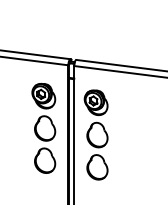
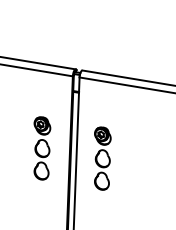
part: (43, 127) -> (41, 147), size x0.6
part: (95, 134) -> (101, 158), size x0.6

